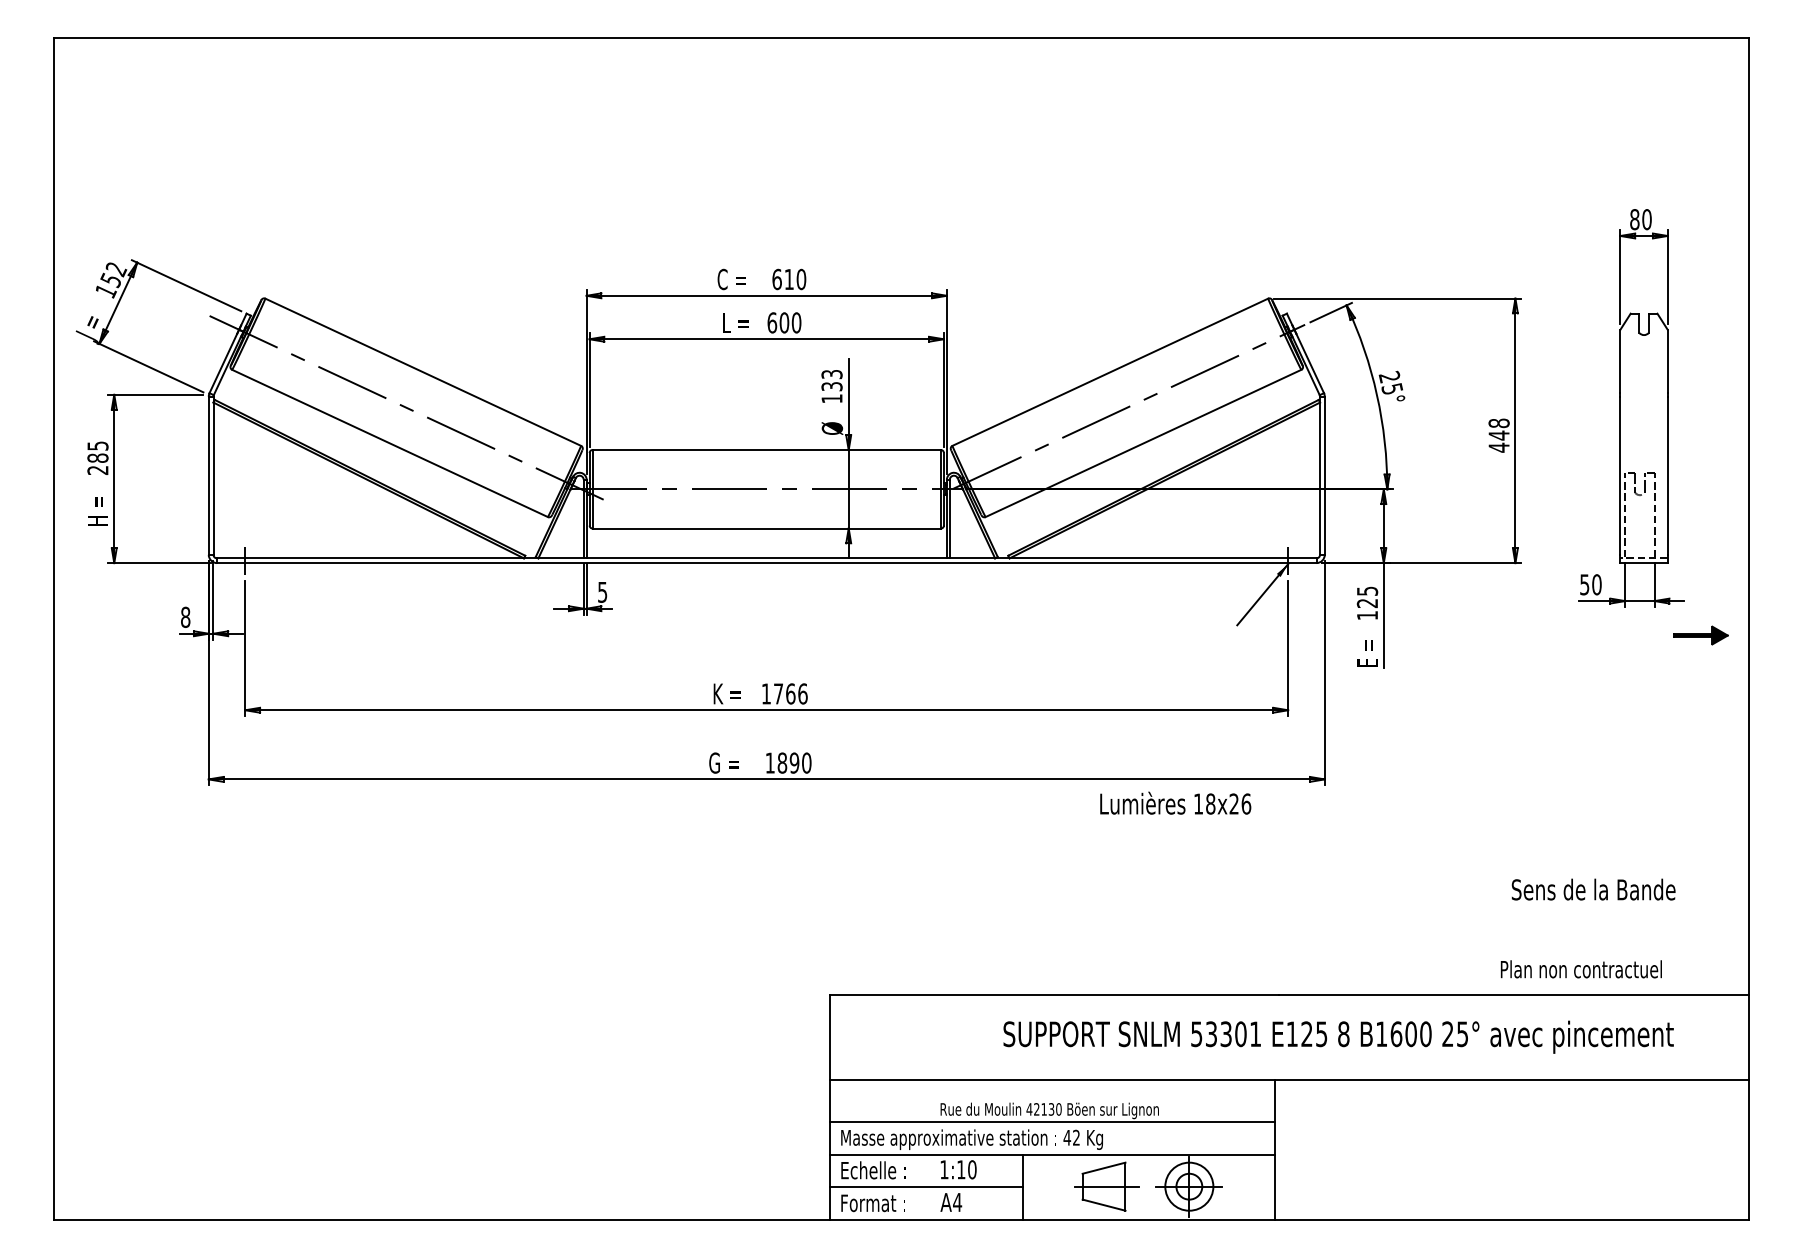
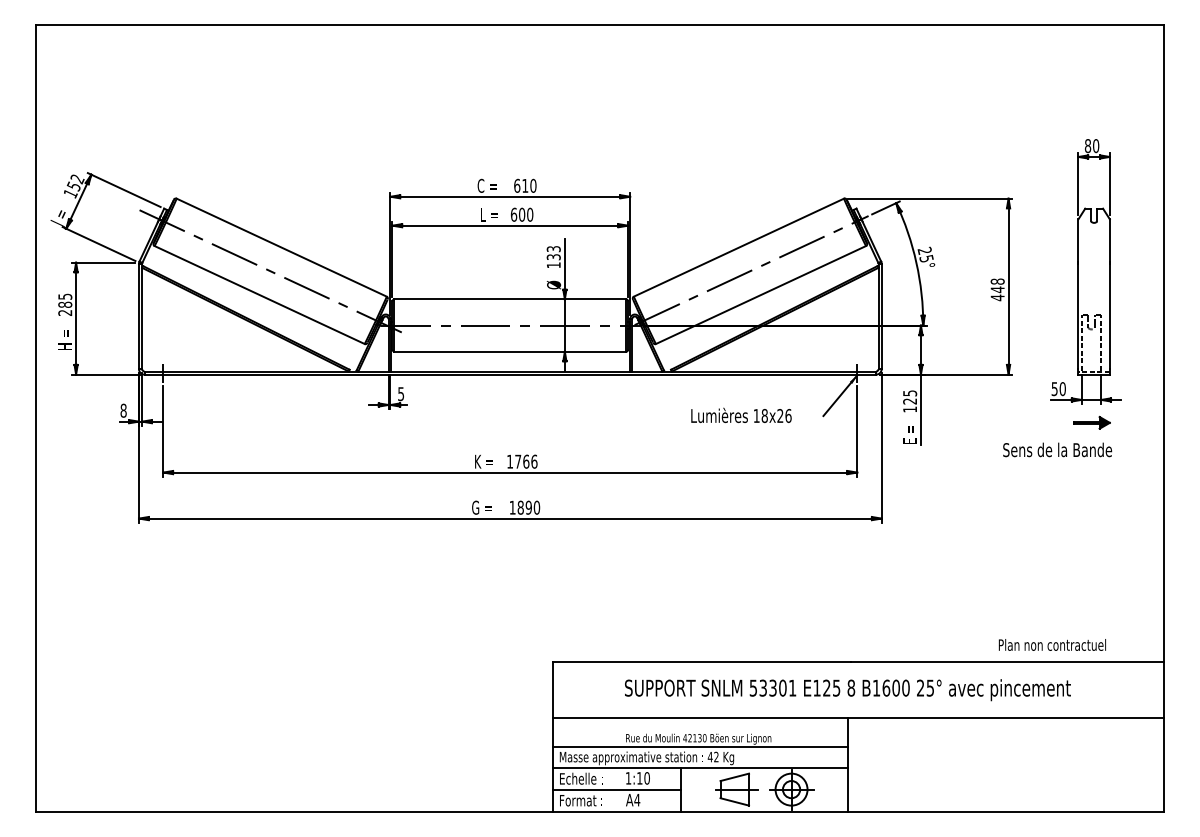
part: (1700, 635) -> (1091, 422), moved
text: (1175, 801) -> (741, 414), moved
text: (1593, 888) -> (1057, 449), moved
text: (1338, 1037) -> (847, 690), moved

